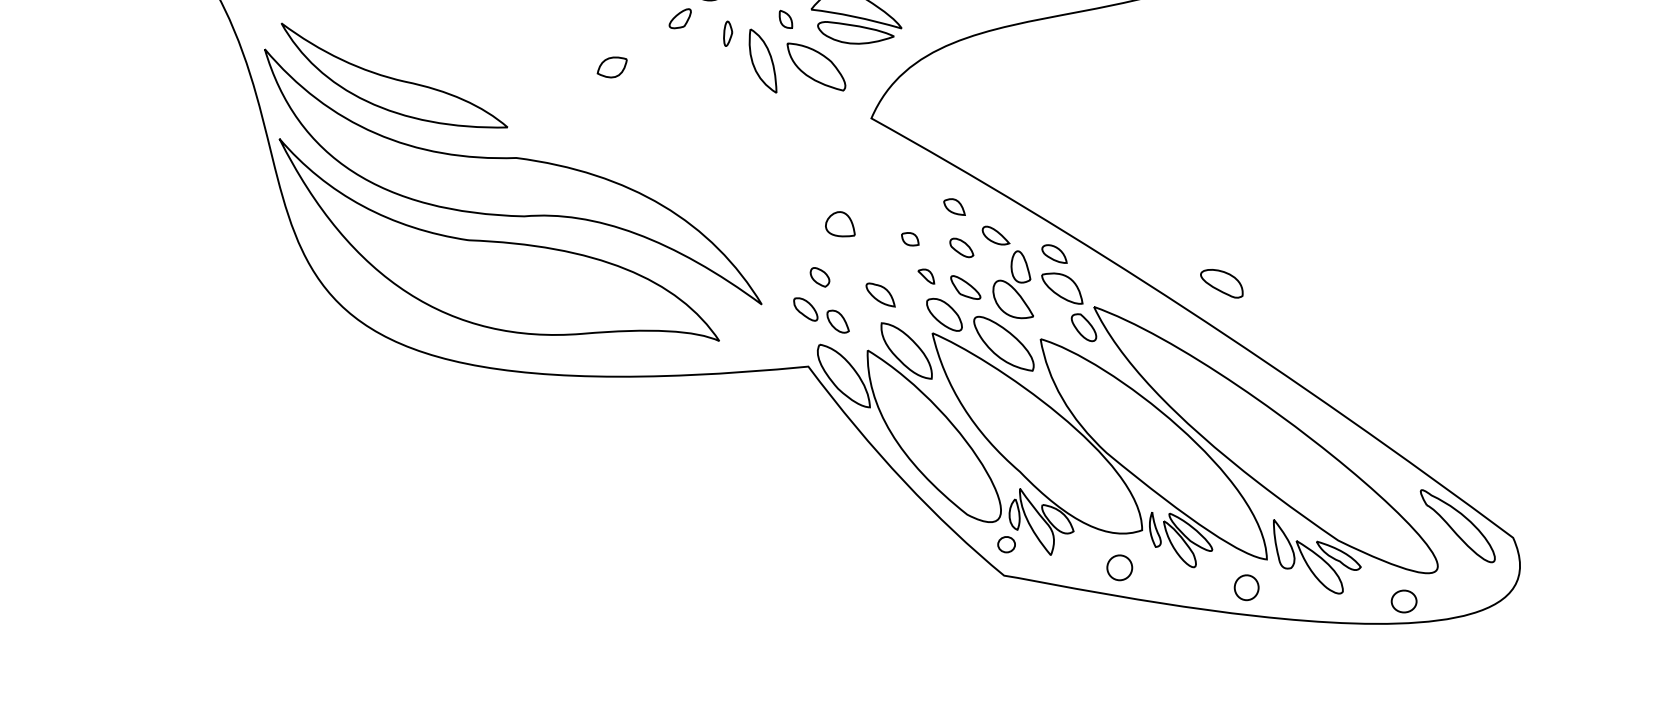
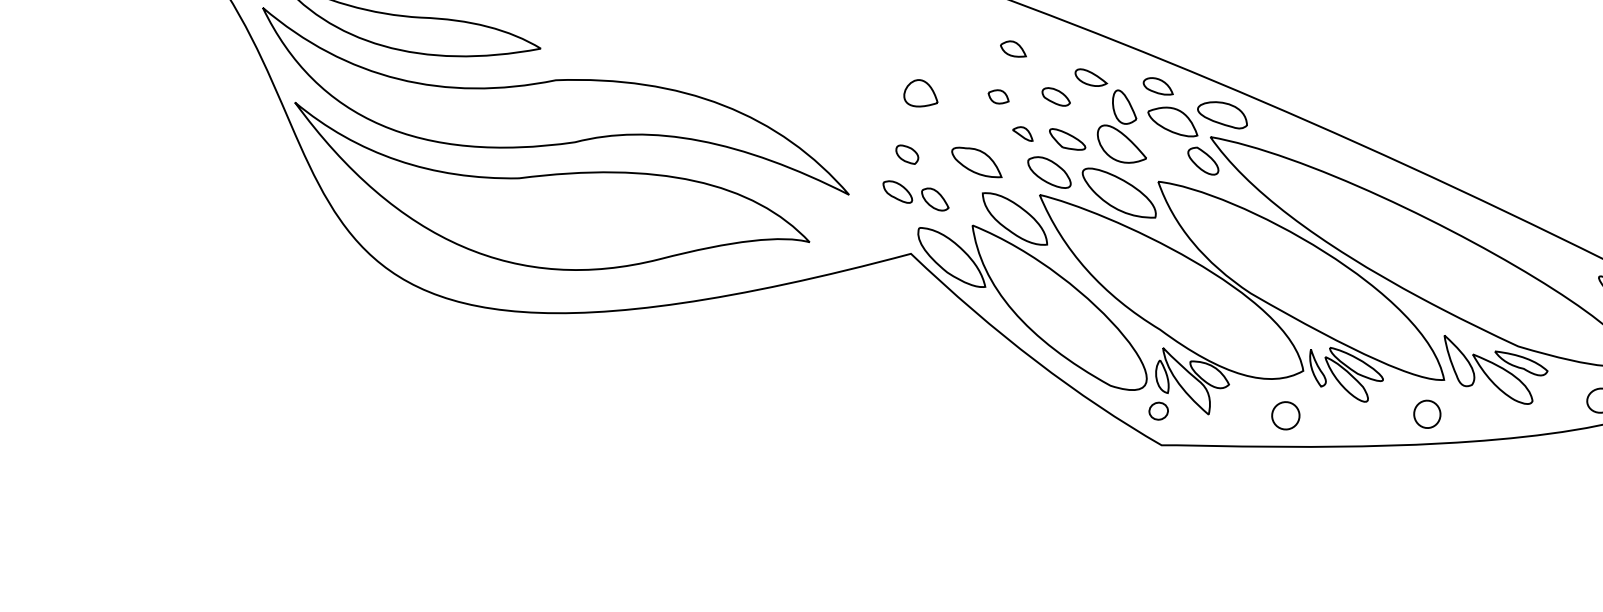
part: (954, 206) -> (1013, 48), moved
part: (1221, 283) -> (1221, 115), moved
part: (880, 294) -> (976, 162), size x1.43

